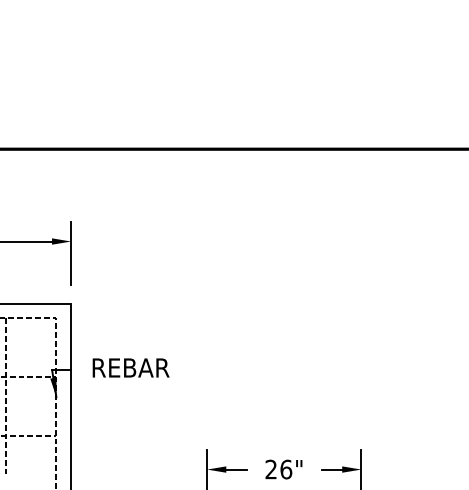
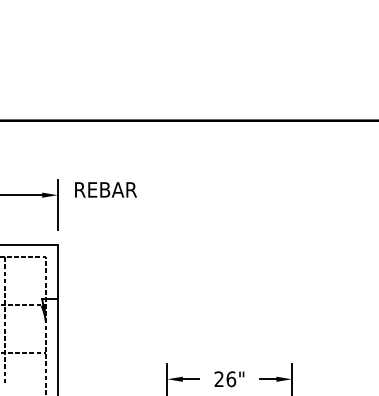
text: (130, 367) -> (105, 189), moved

